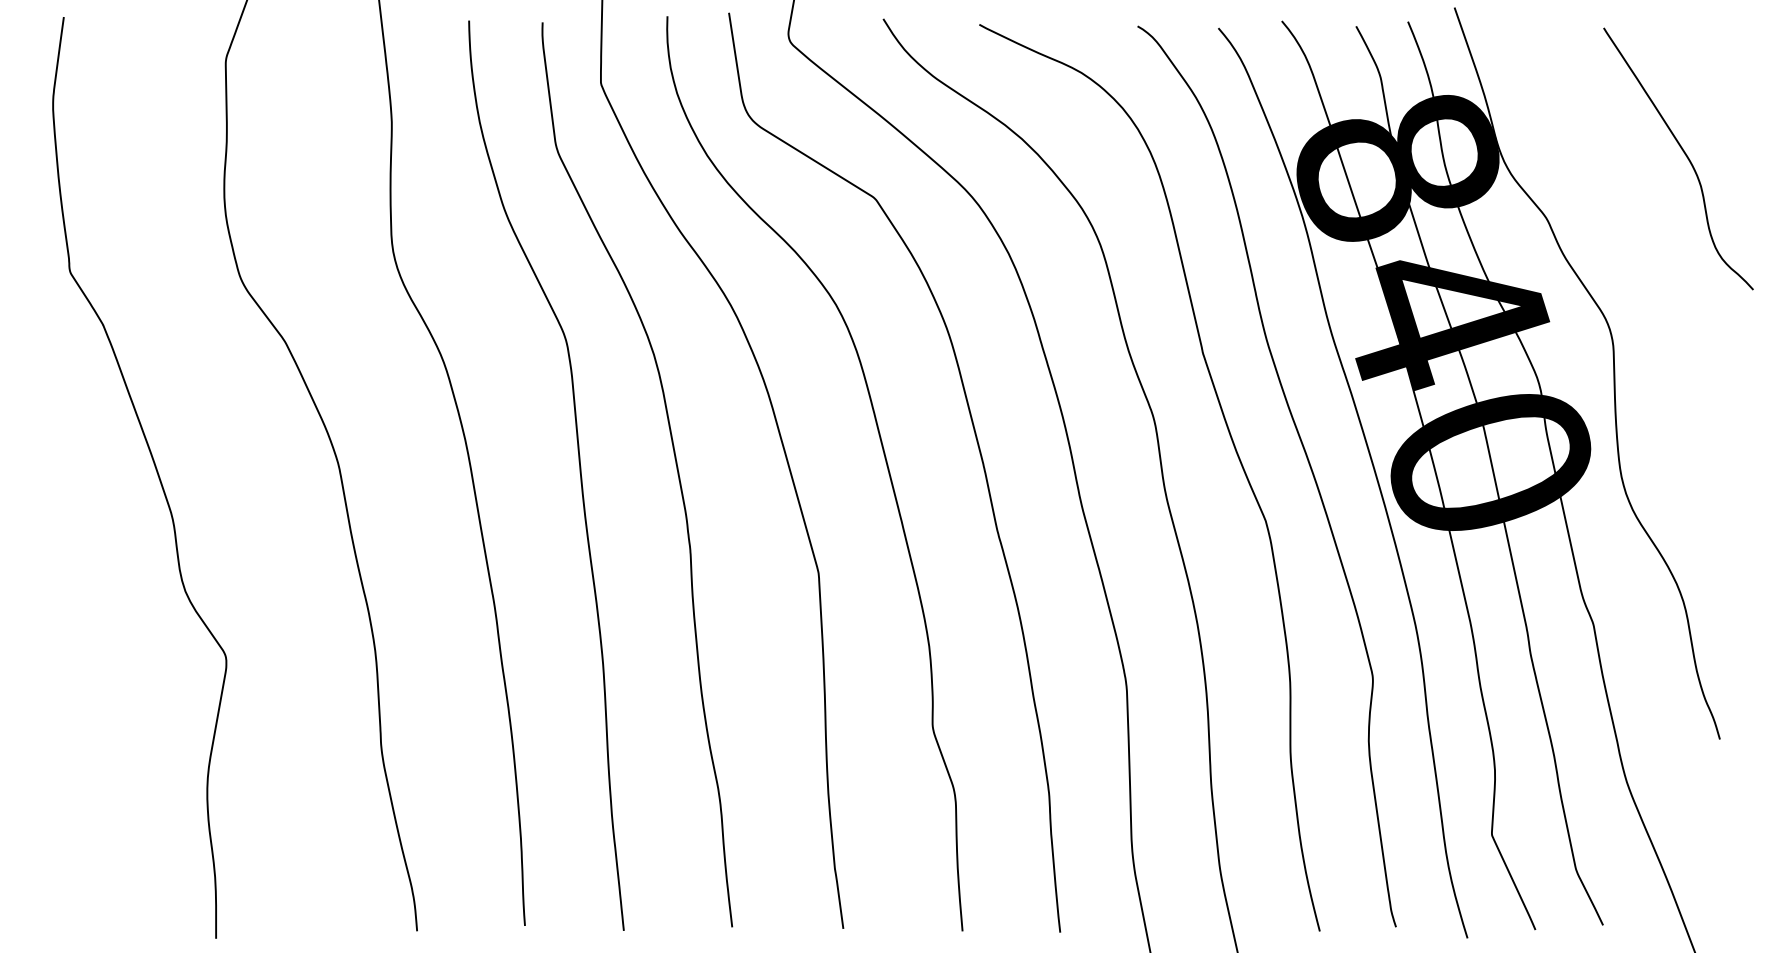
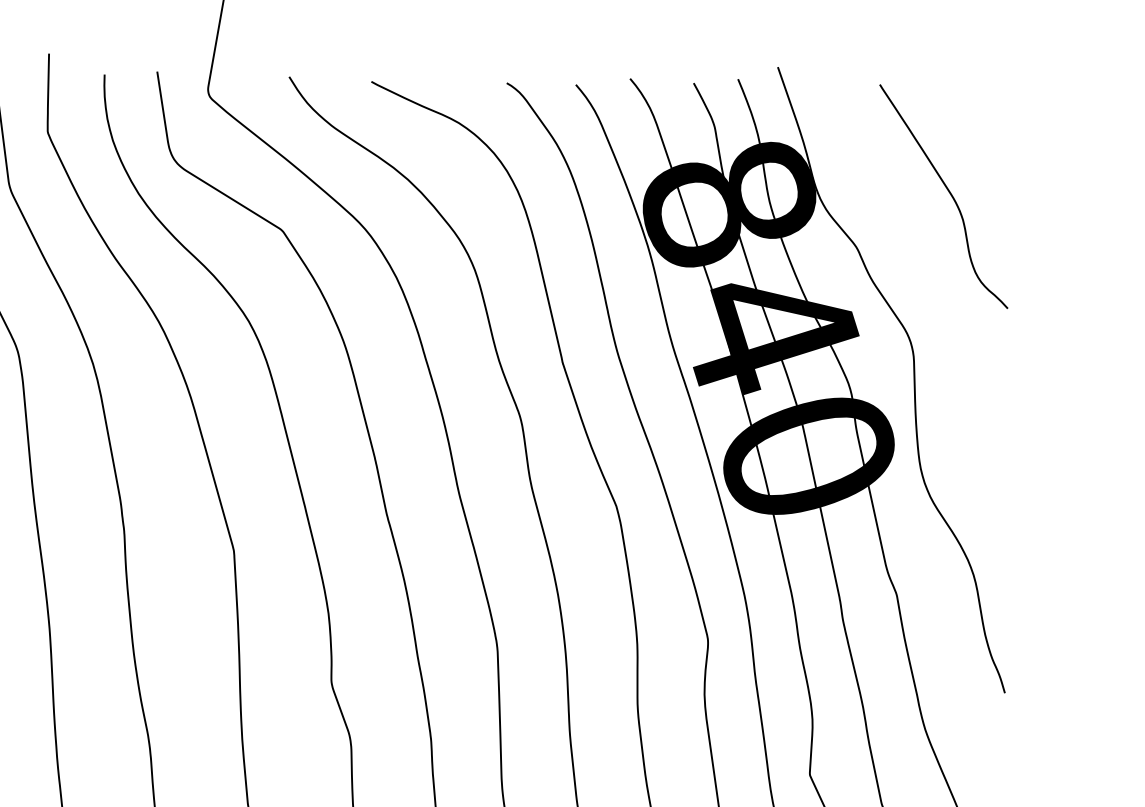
curve: (1684, 154) -> (948, 192), moved

